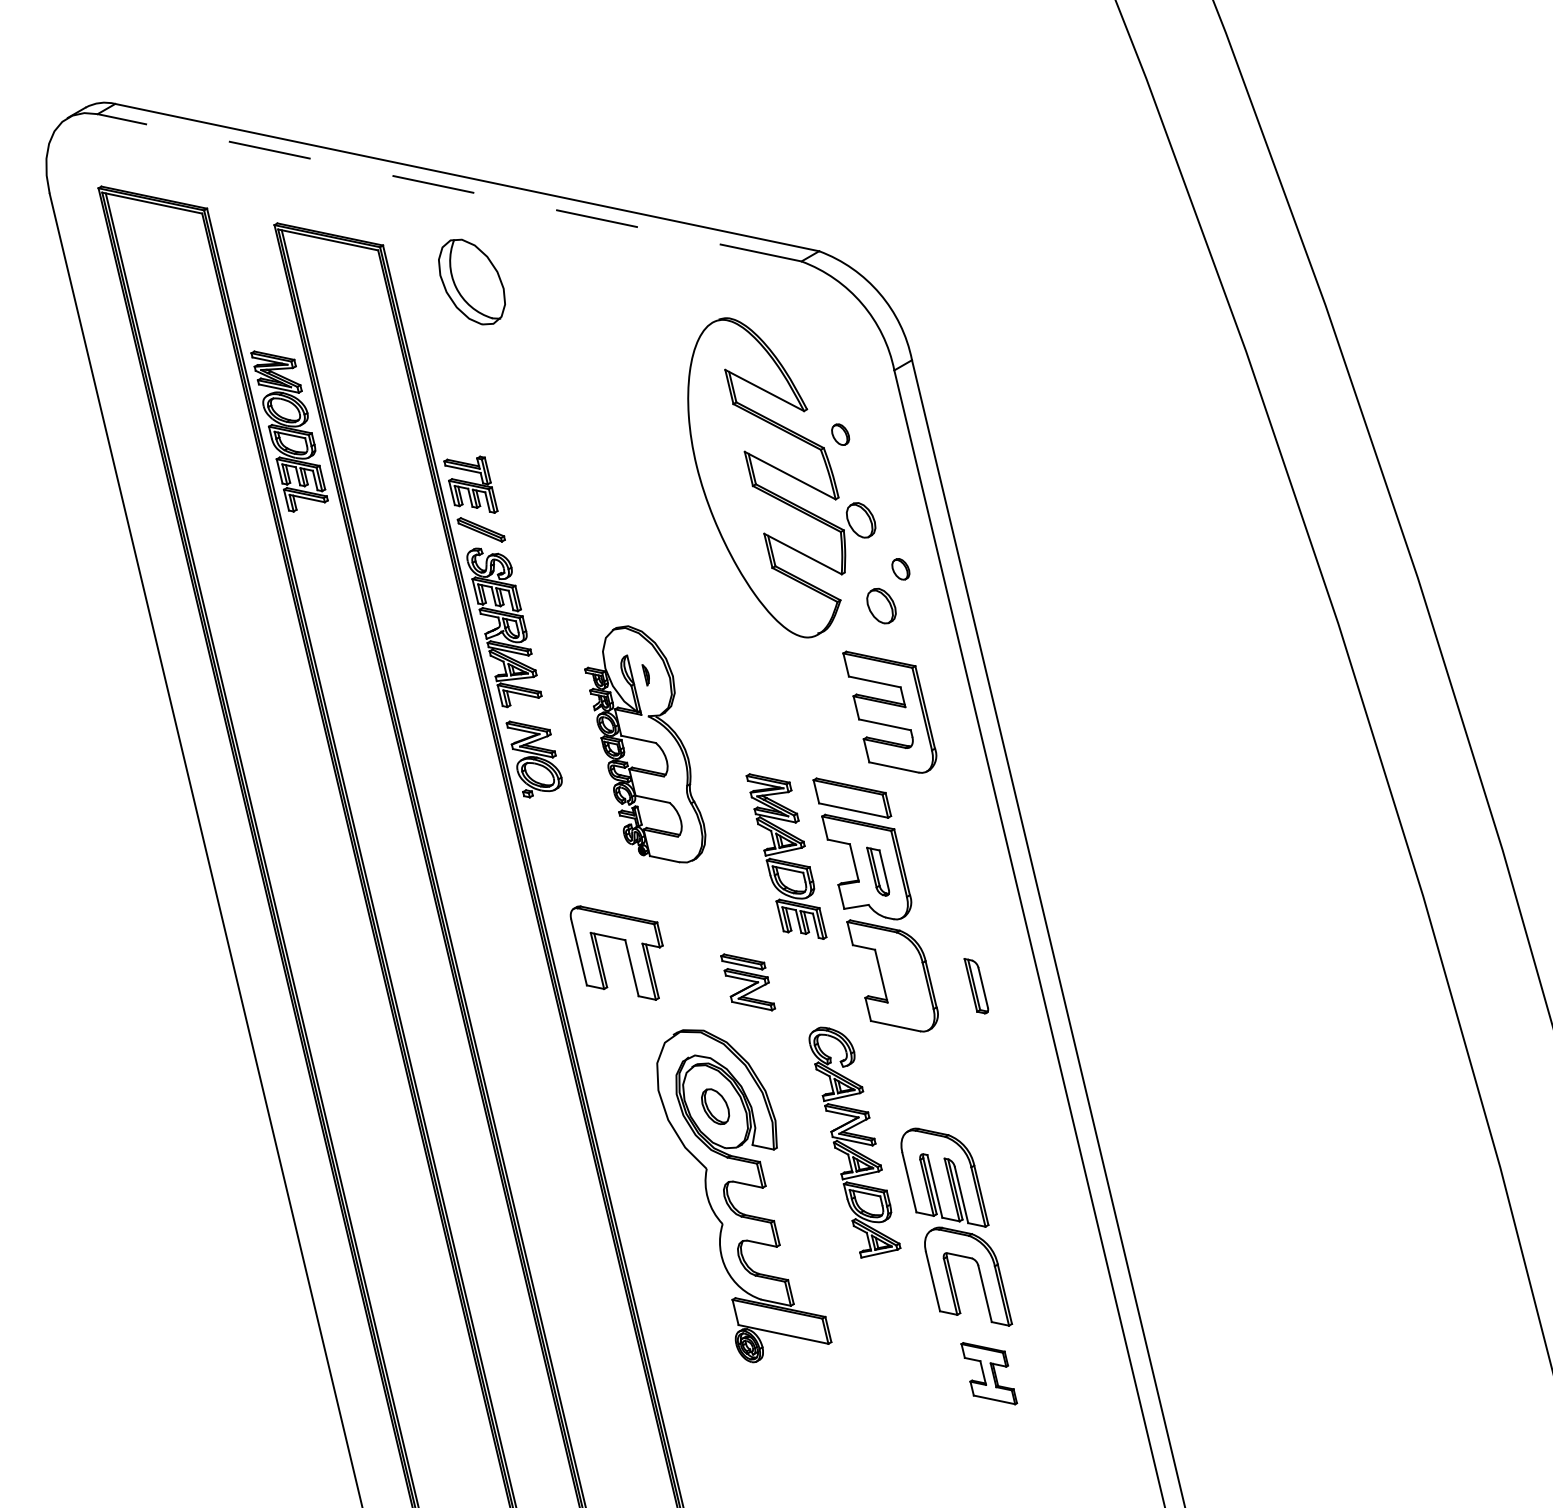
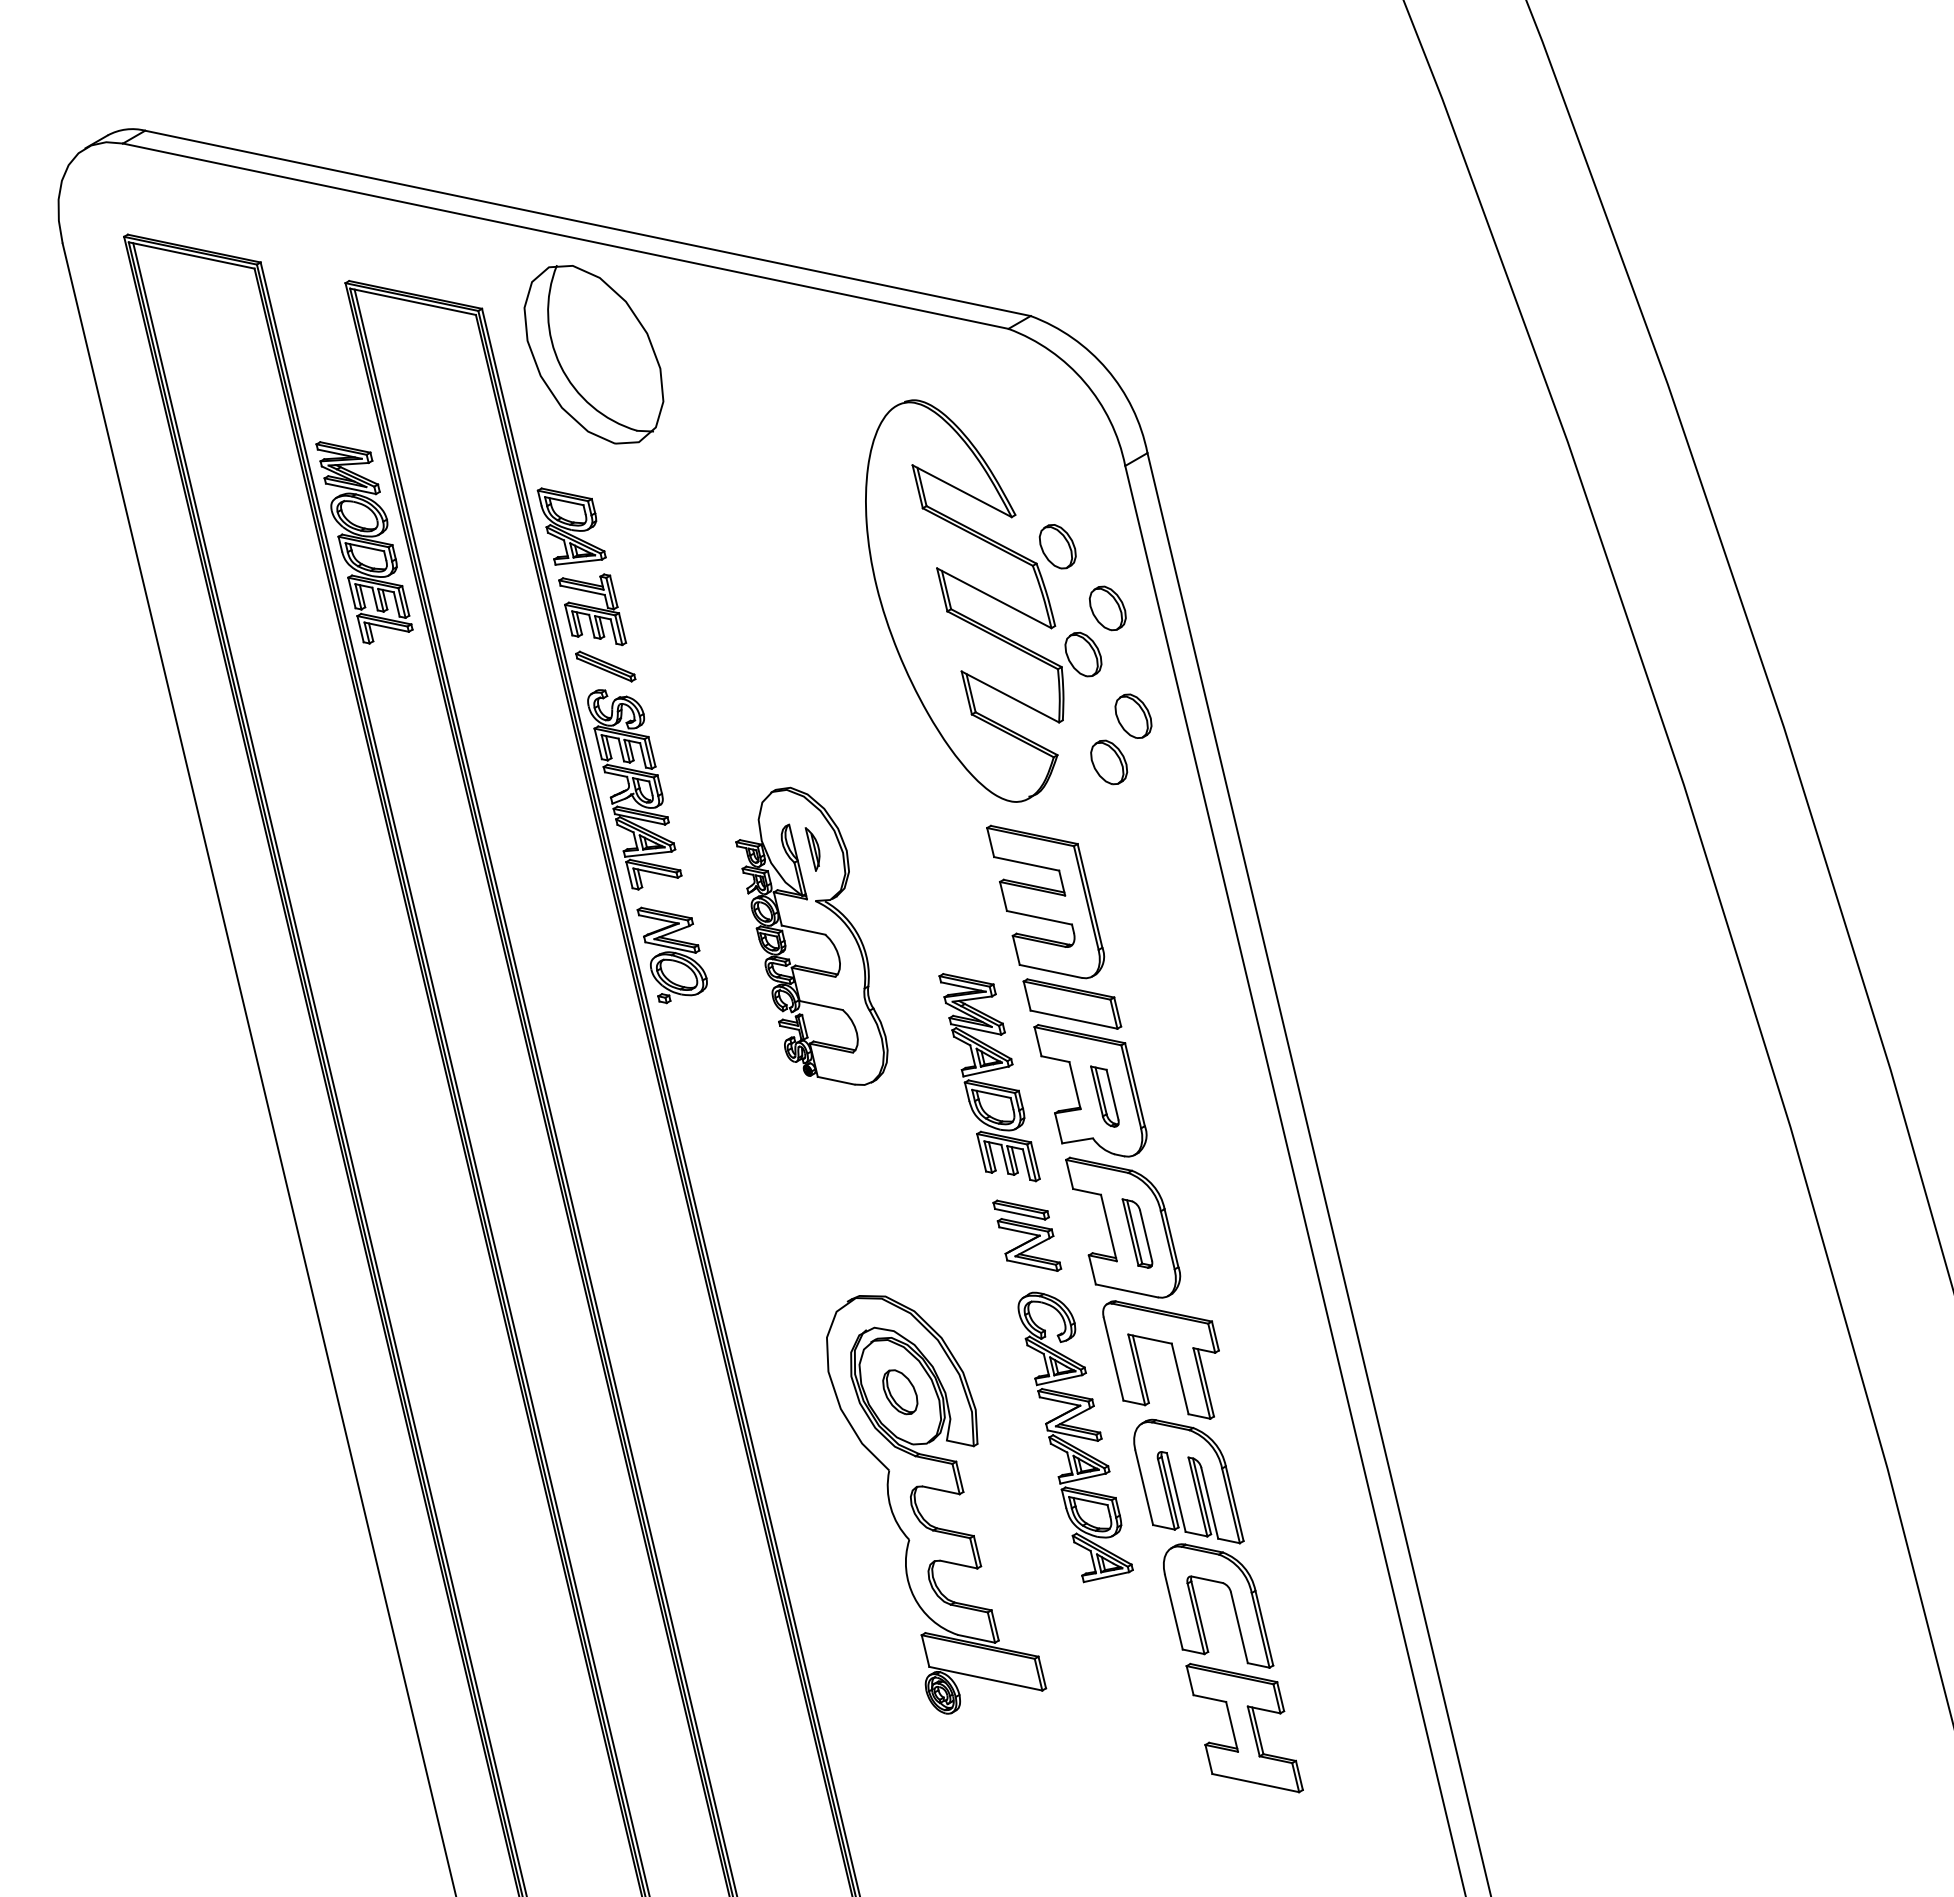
line: (449, 188) -> (565, 236), dashed -> solid
part: (471, 281) -> (593, 354), size x1.67
part: (454, 418) -> (571, 526), added
part: (840, 434) -> (1057, 546), size x1.67
part: (880, 483) -> (1107, 608), added
part: (900, 568) -> (1133, 715), size x1.67
part: (645, 675) -> (812, 849), size x1.67
part: (889, 711) -> (1045, 901), moved
part: (626, 950) -> (1173, 1356), moved
part: (748, 982) -> (1027, 1235), moved
part: (976, 986) -> (1137, 1233), moved
part: (989, 1373) -> (1244, 1727), size x1.67

